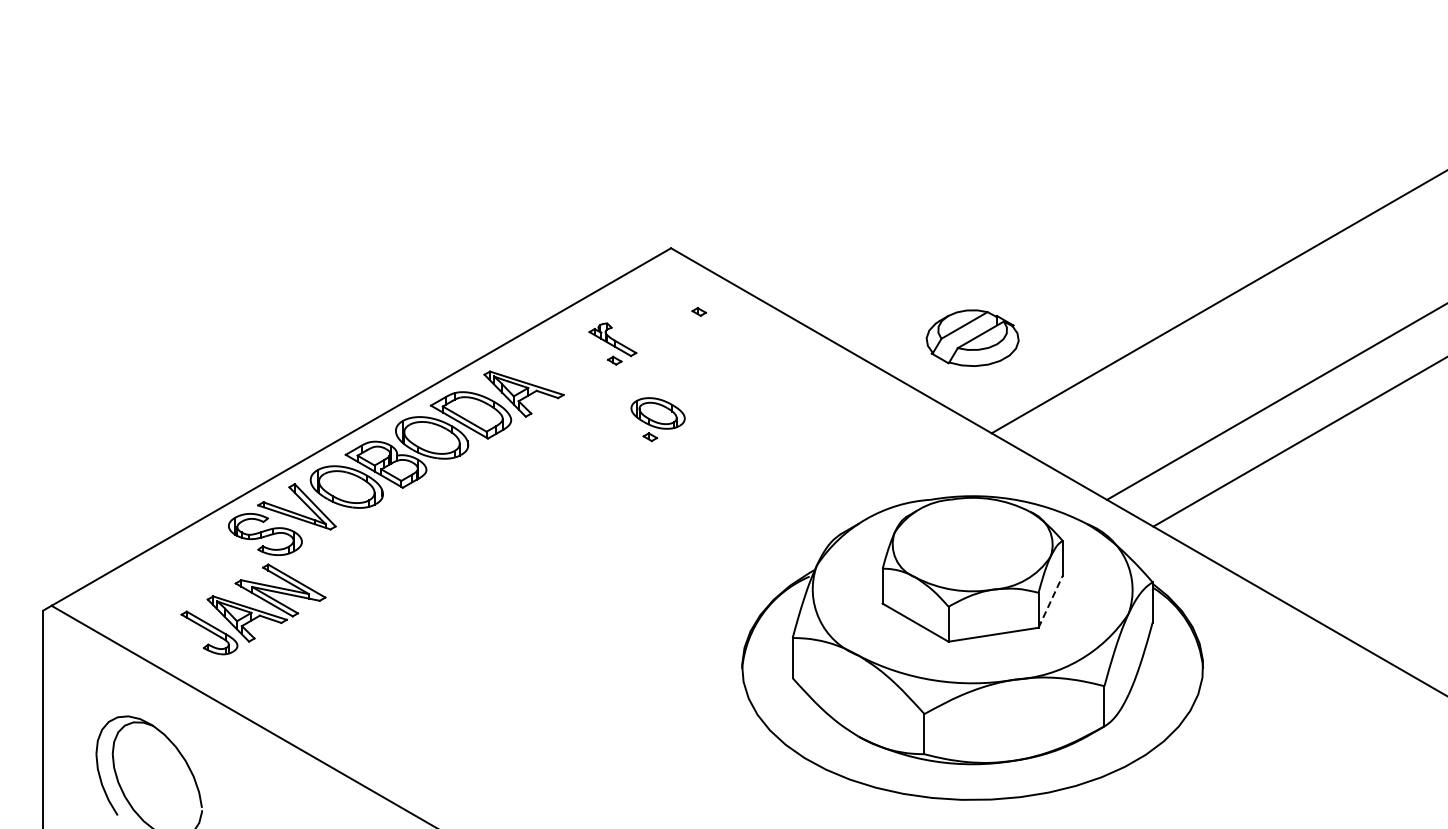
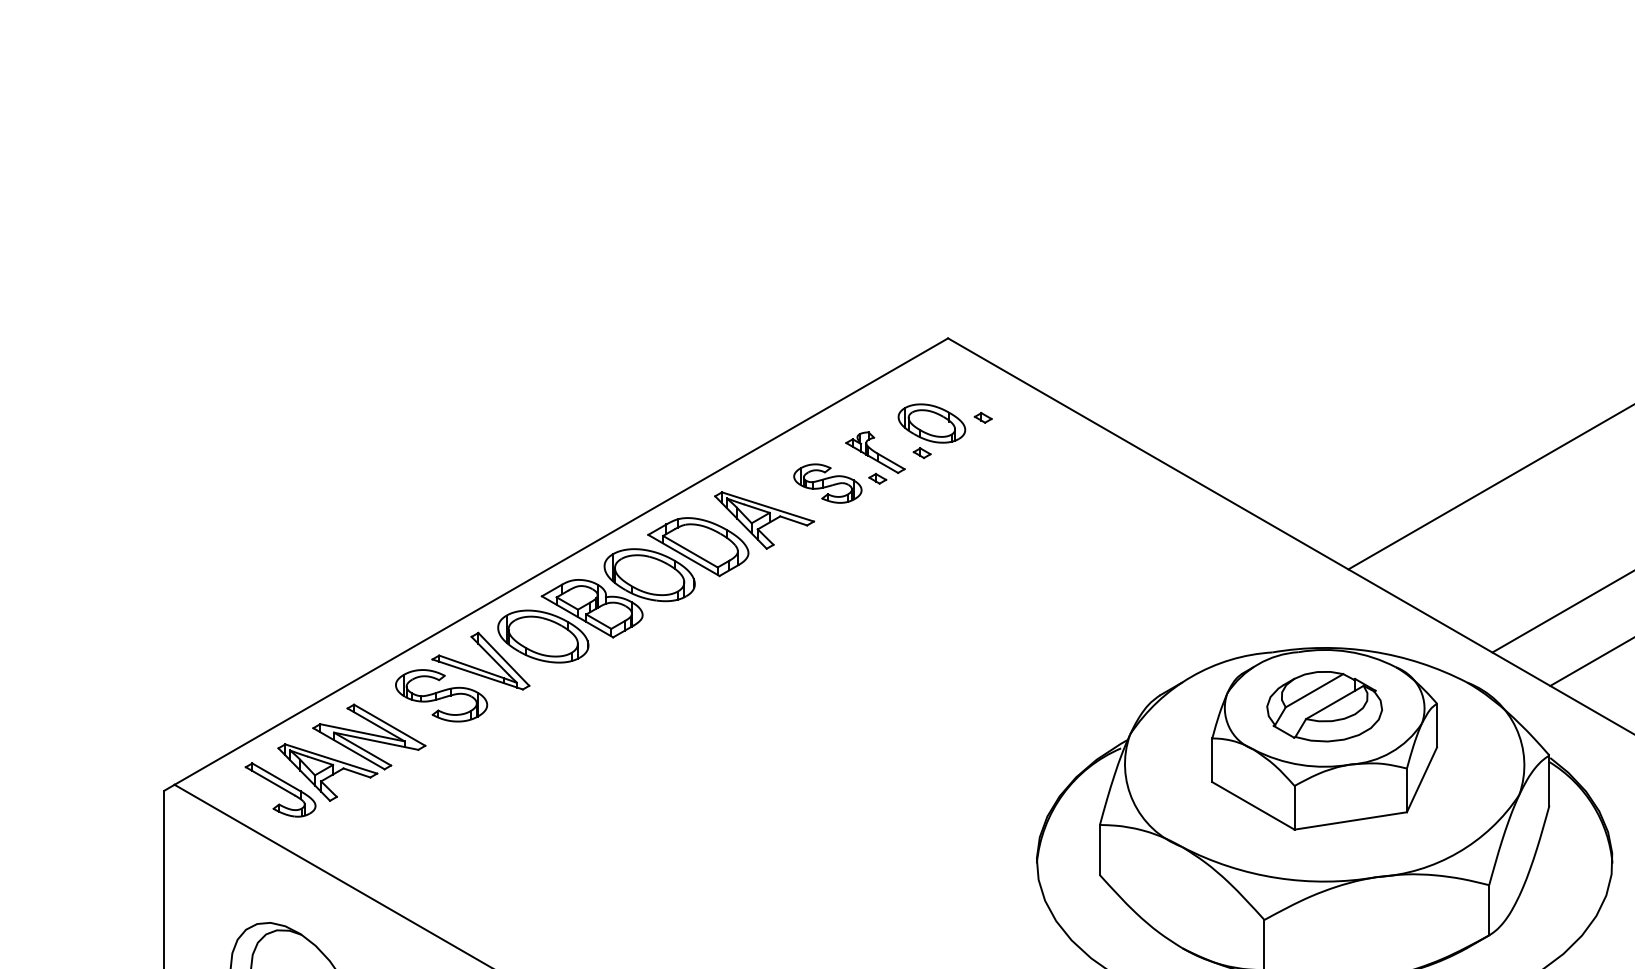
part: (972, 337) -> (1324, 705), moved
part: (574, 364) -> (827, 483), added
part: (657, 419) -> (931, 431), moved
line: (1050, 601) -> (1421, 779), dashed -> solid
part: (253, 609) -> (335, 760), moved

